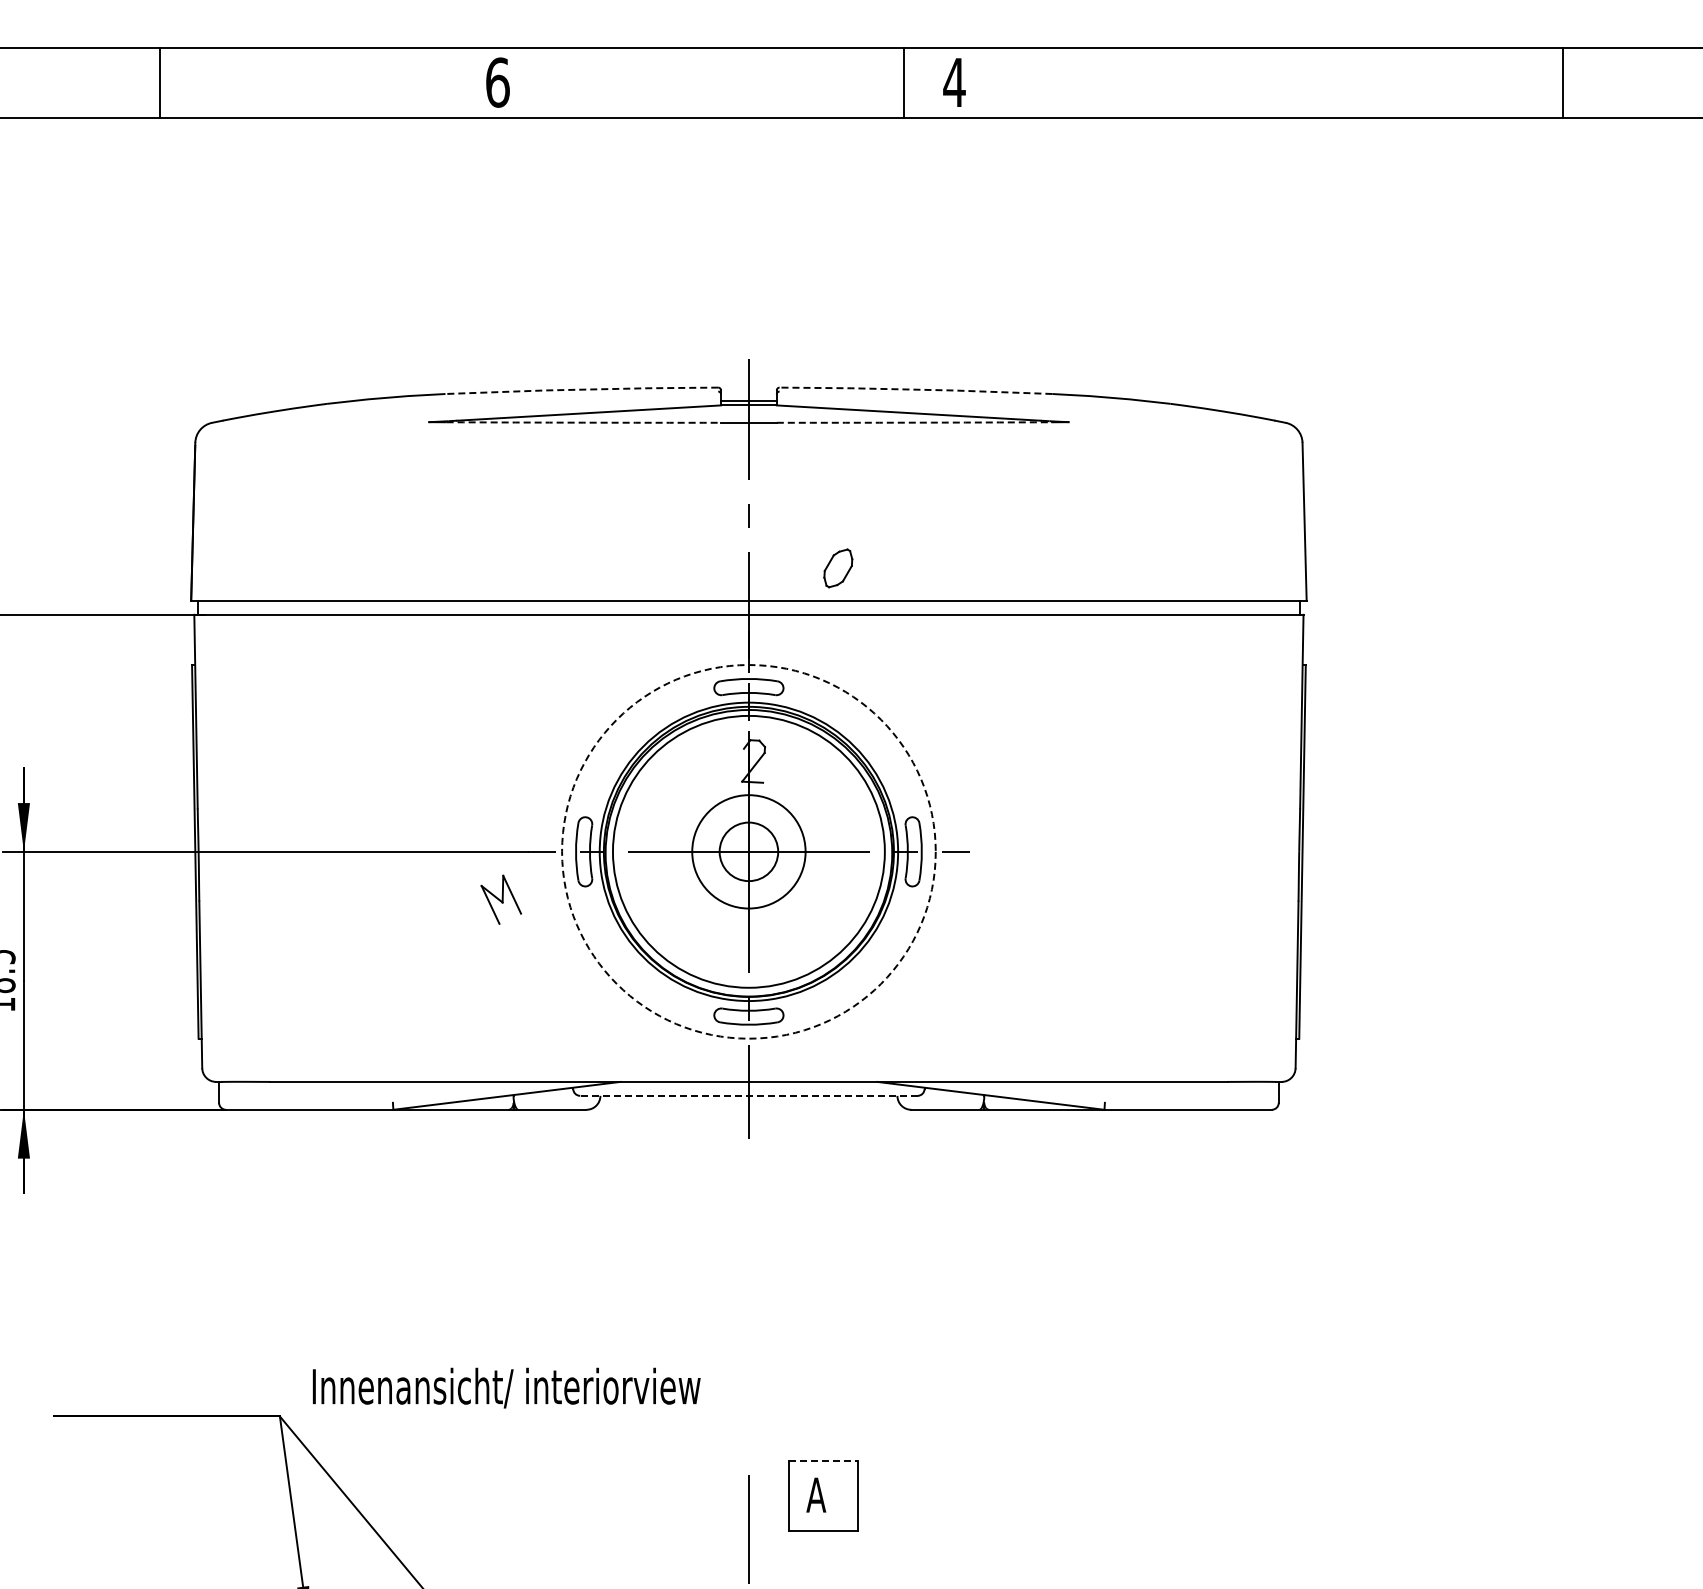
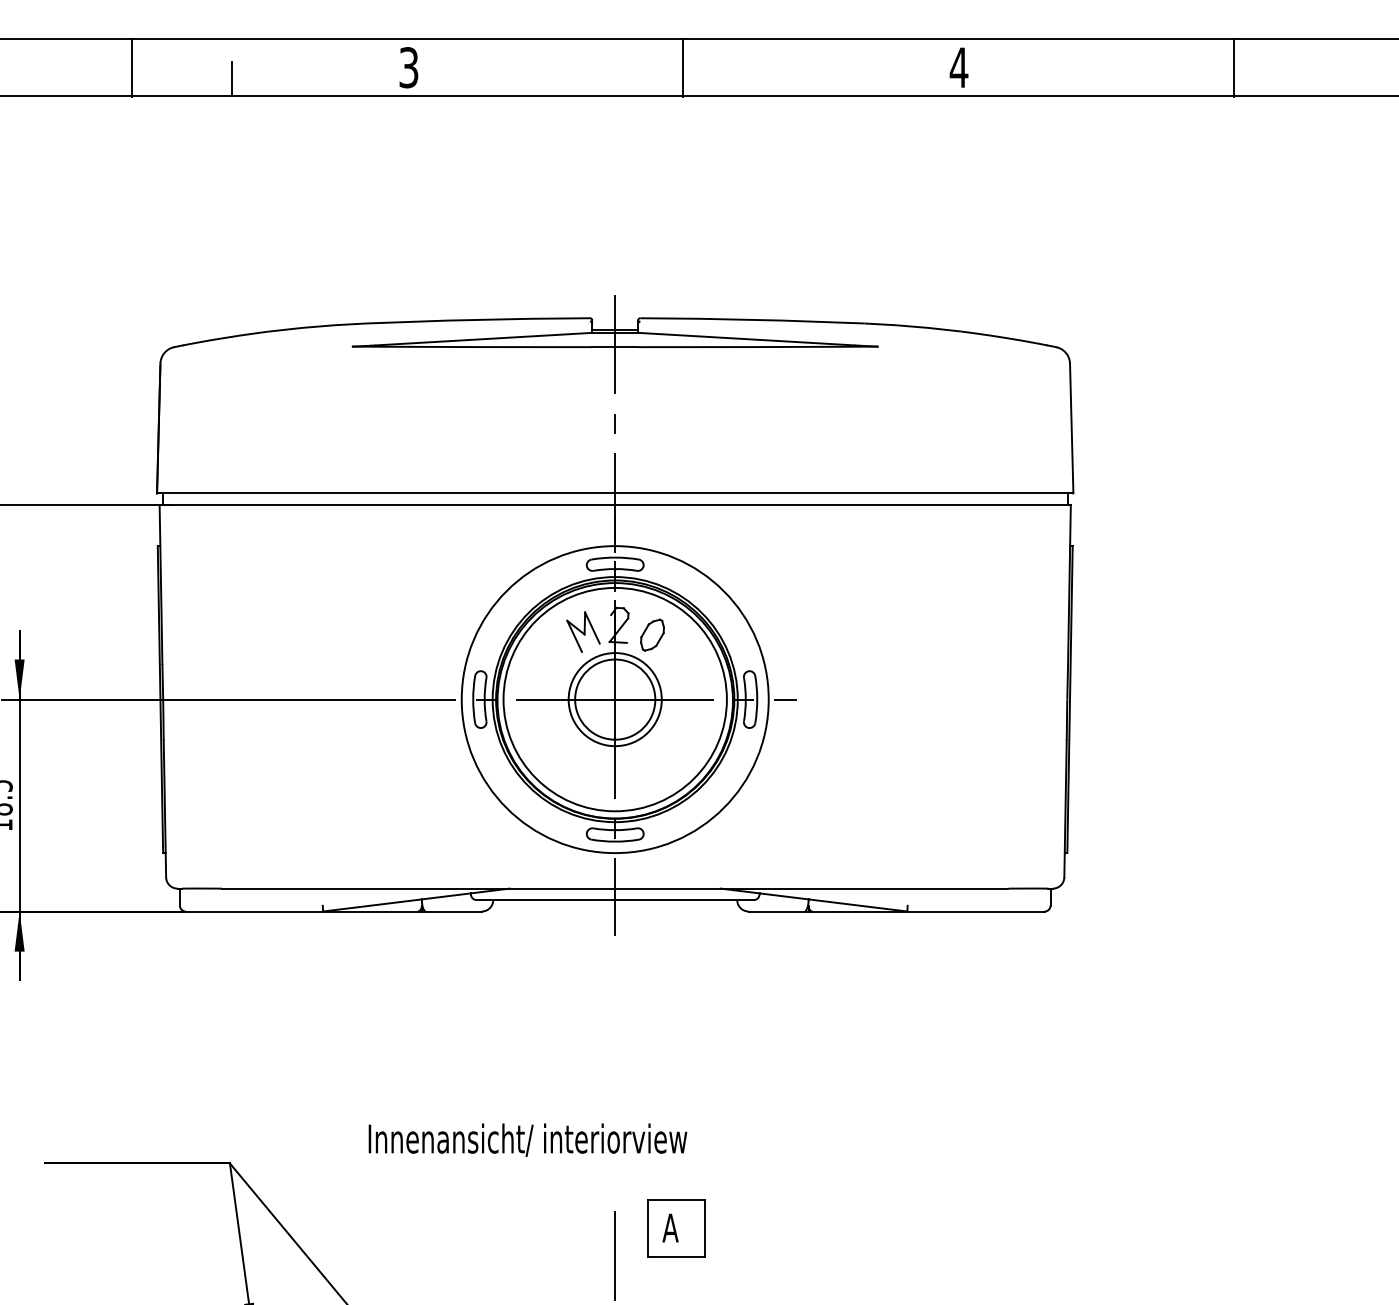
text: (497, 82) -> (408, 67), 6 -> 3
line: (904, 82) -> (683, 67), moved
text: (954, 82) -> (959, 67), moved
line: (1562, 82) -> (1234, 67), moved
line: (282, 96) -> (232, 79), added
line: (581, 389) -> (477, 319), dashed -> solid
line: (915, 389) -> (752, 319), dashed -> solid
arc: (583, 422) -> (479, 346), dashed -> solid
arc: (914, 422) -> (751, 346), dashed -> solid
part: (838, 568) -> (652, 635), moved
circle: (748, 851) -> (614, 699), dashed -> solid
circle: (748, 851) -> (614, 699), size x1.67
part: (500, 899) -> (582, 631), moved
line: (748, 1095) -> (614, 899), dashed -> solid
text: (506, 1387) -> (527, 1139), moved
line: (823, 1461) -> (676, 1200), dashed -> solid

